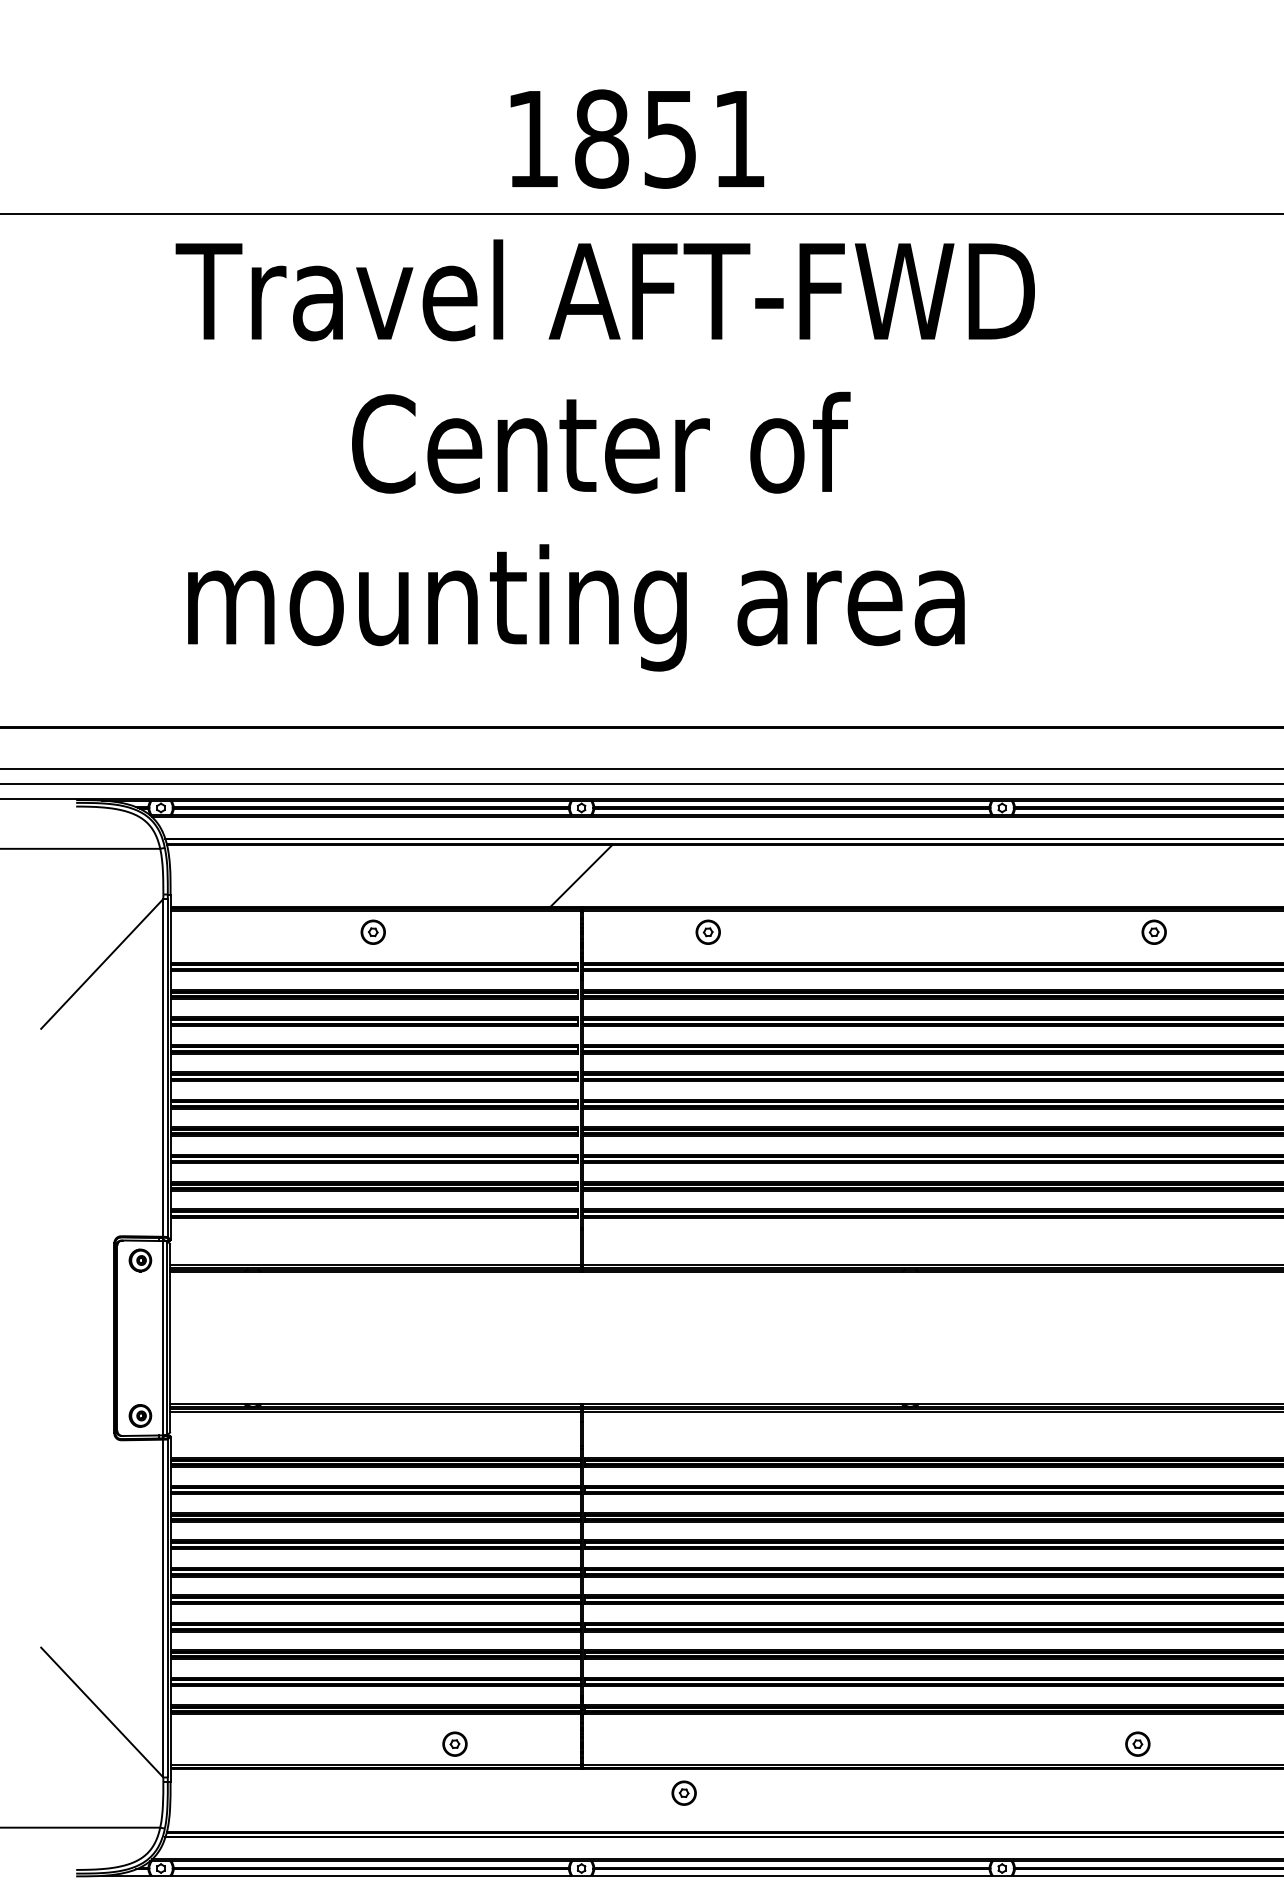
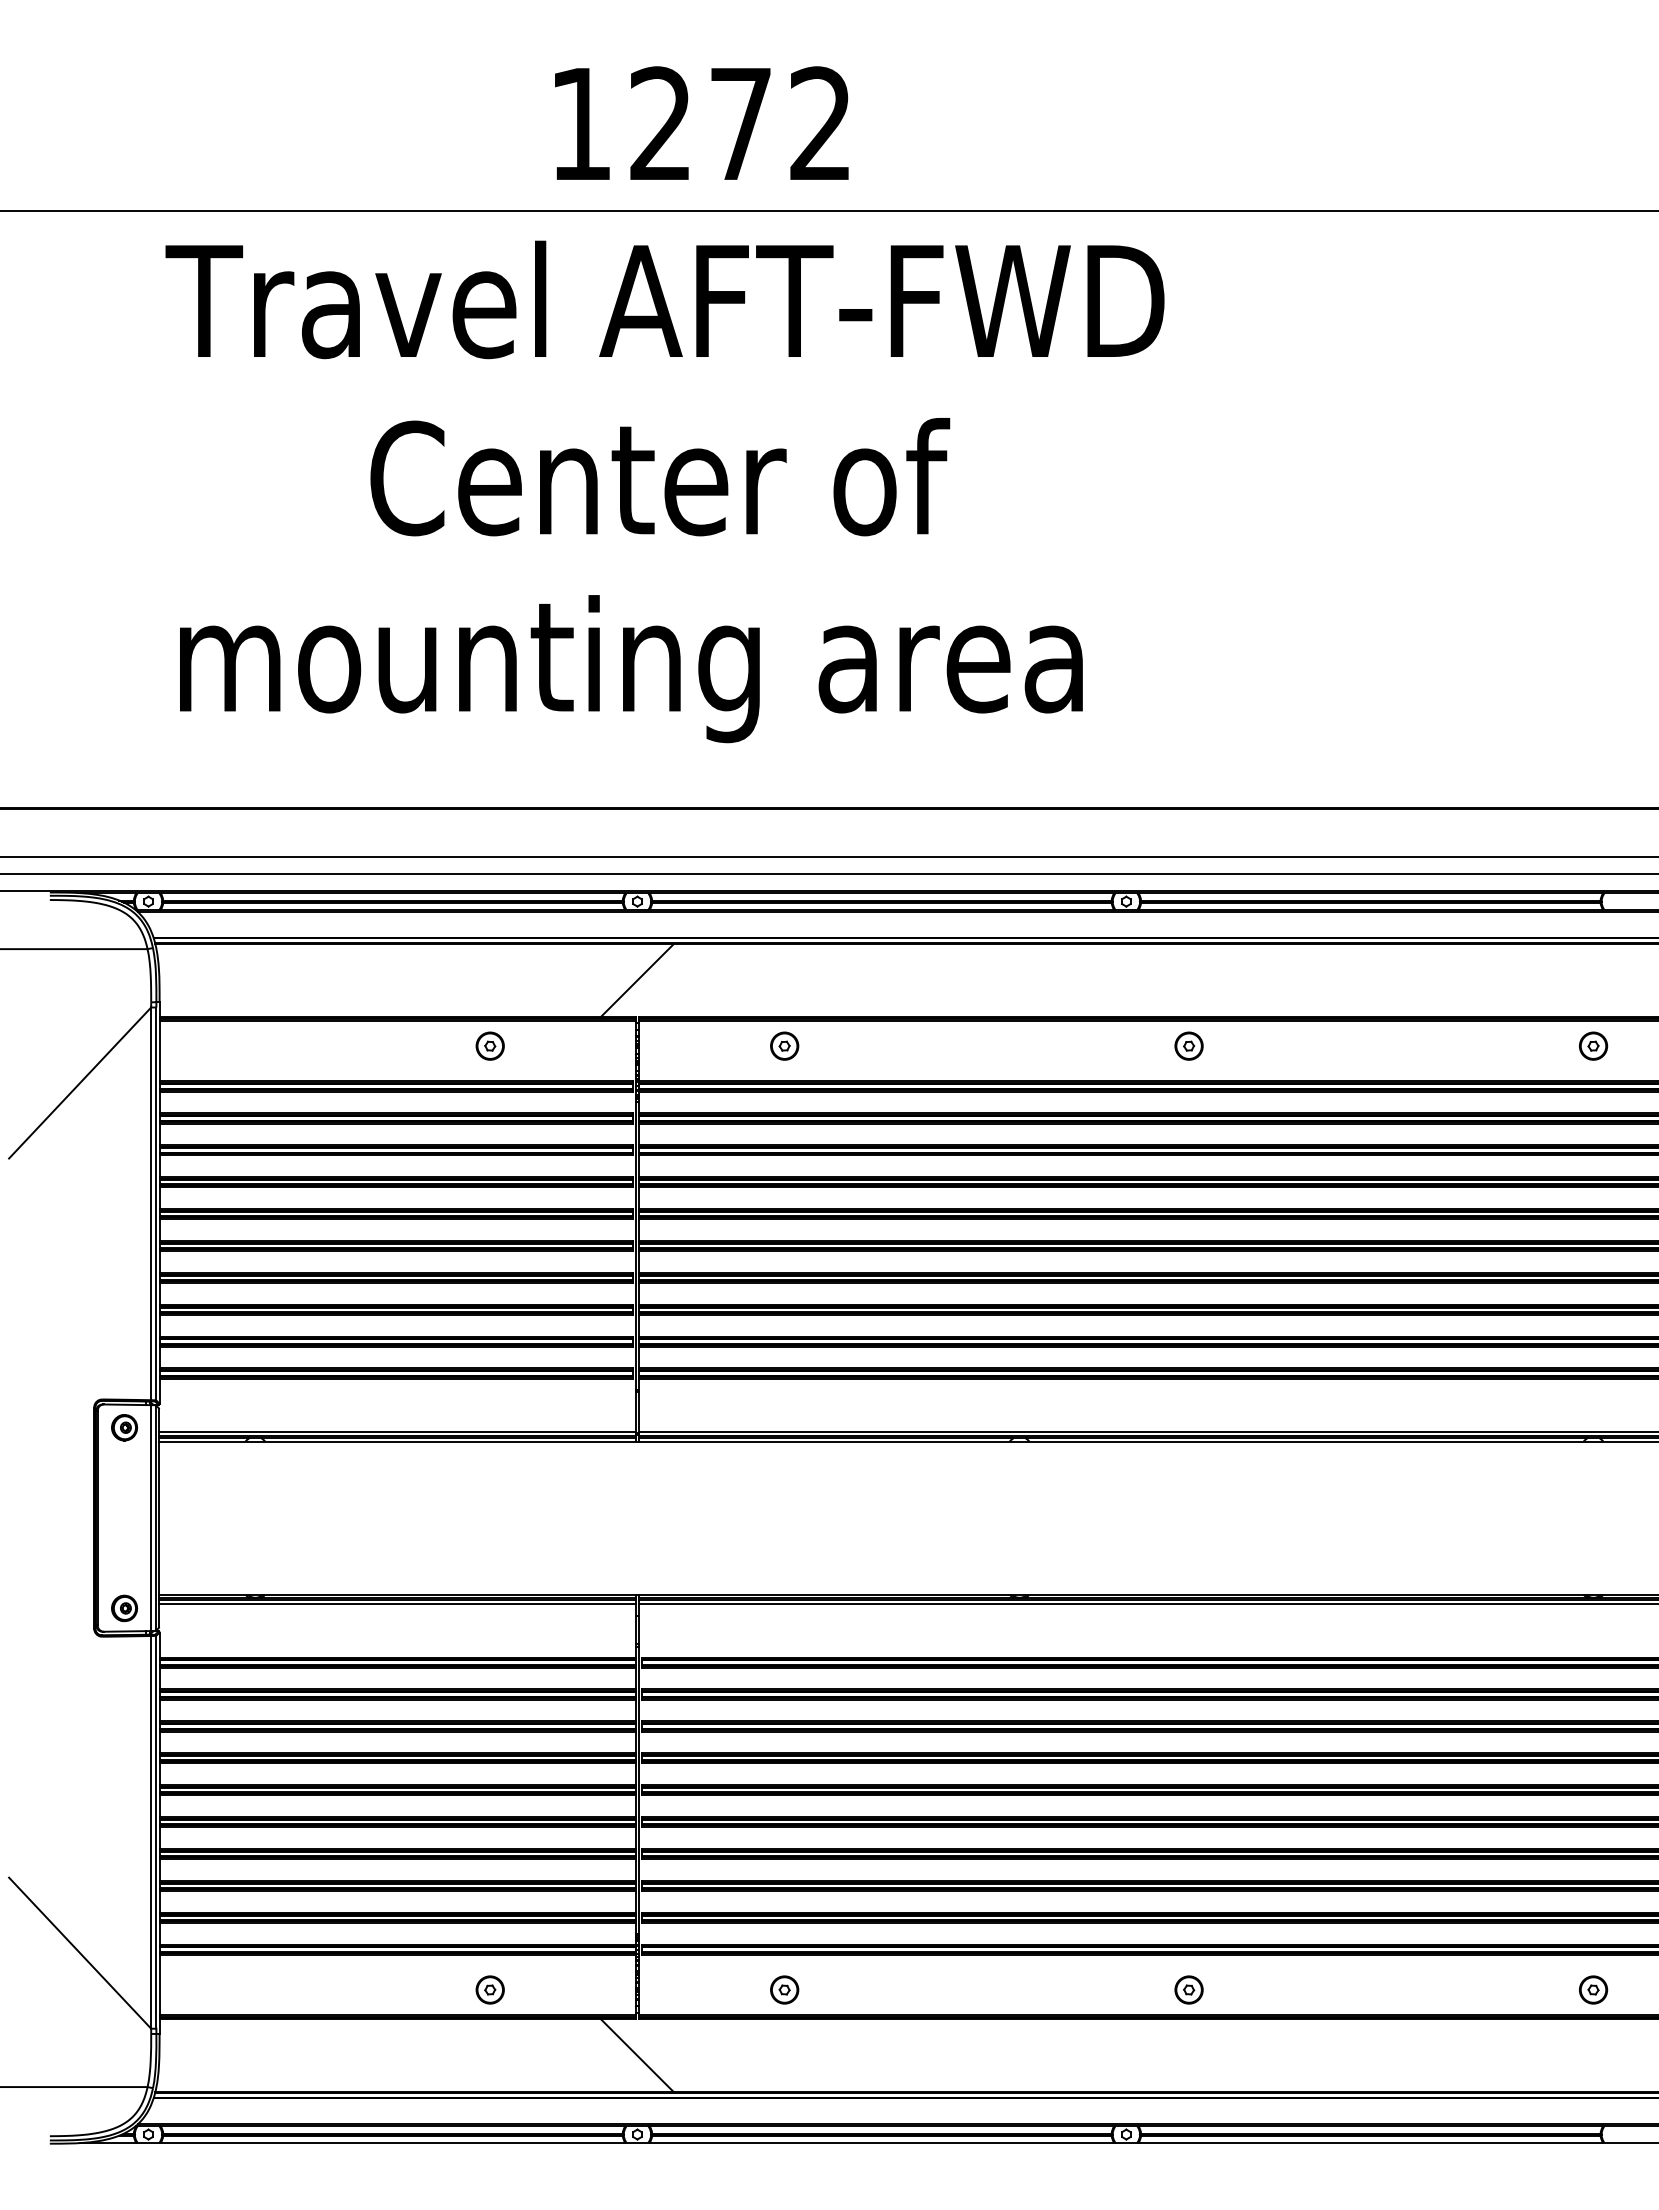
text: (669, 138) -> (739, 123), 1851 -> 1272
part: (372, 931) -> (489, 1045), moved
part: (1153, 931) -> (1188, 1045), moved
part: (1137, 1743) -> (1188, 1989), moved
part: (684, 1792) -> (784, 1989), moved
line: (580, 1799) -> (636, 2054), added

